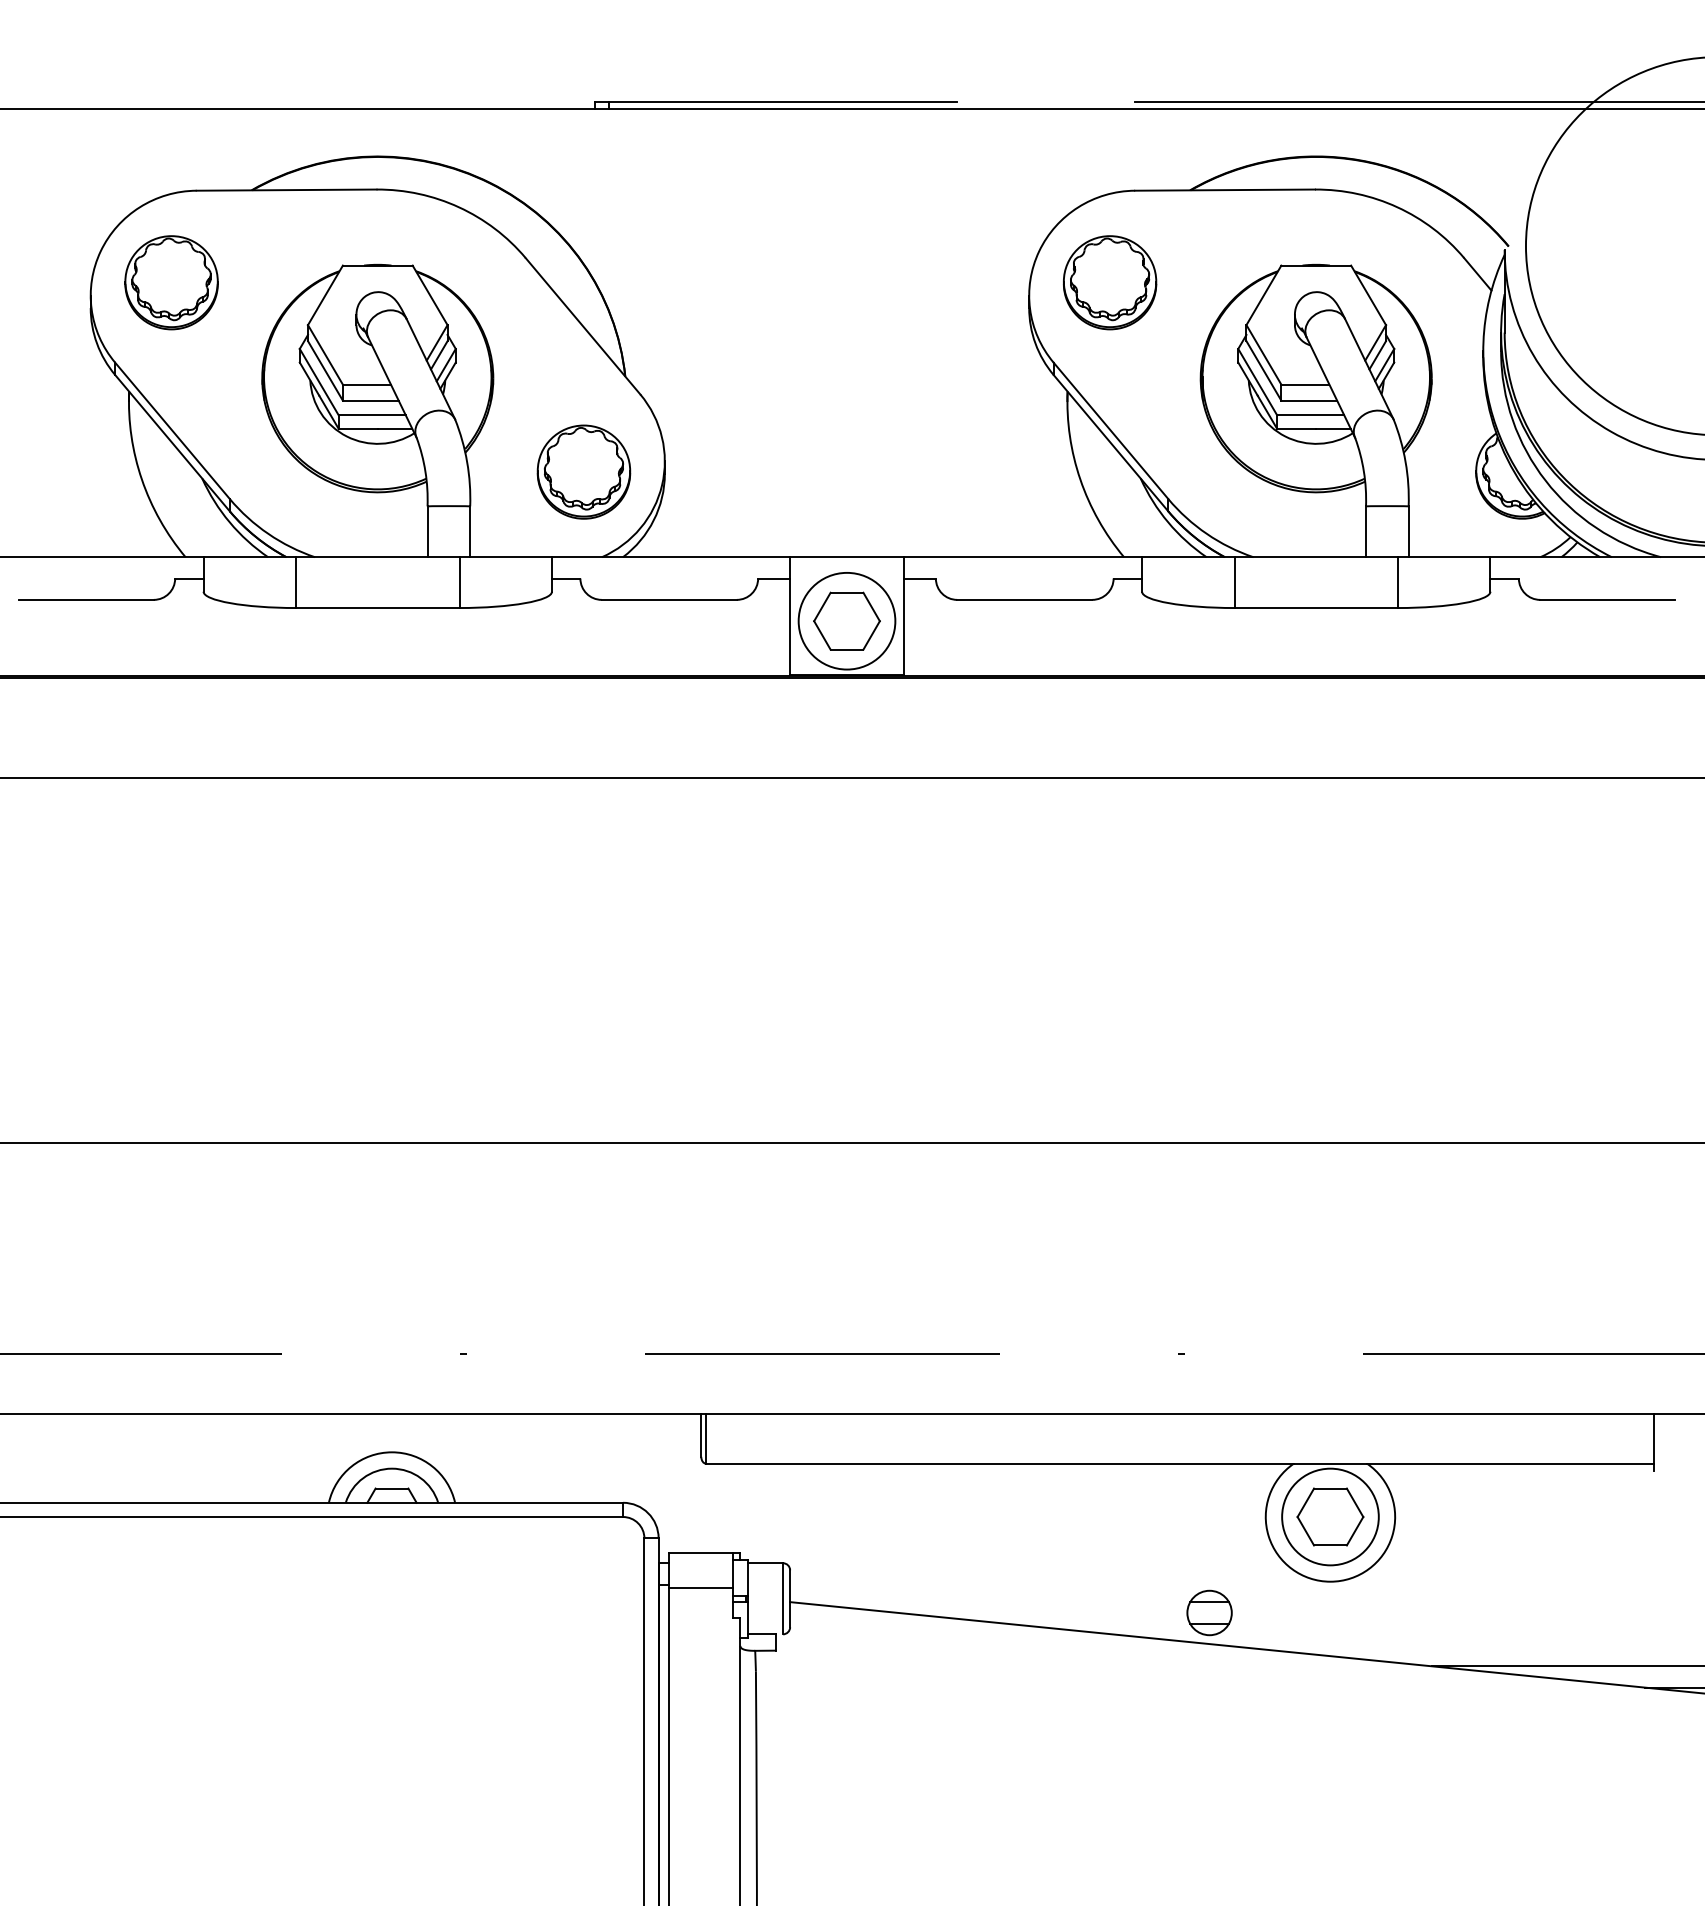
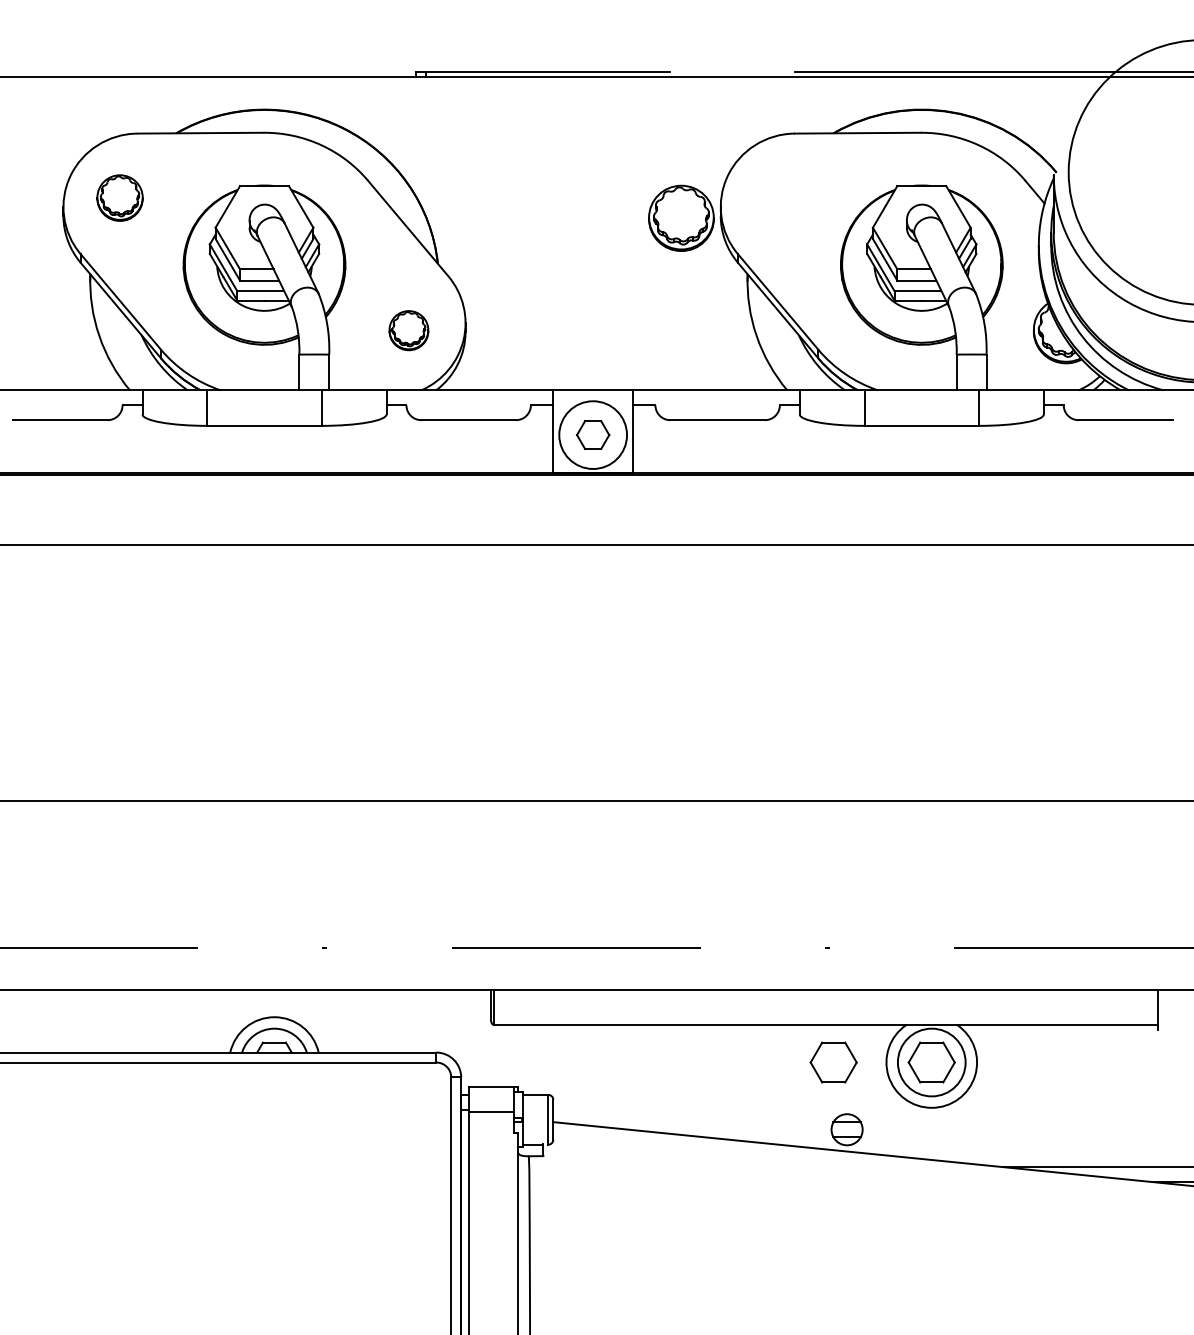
part: (171, 282) -> (120, 197), size x0.7
part: (1110, 282) -> (681, 218), moved
part: (583, 471) -> (408, 330), size x0.6
part: (846, 620) -> (592, 434), size x0.7
part: (1190, 1516) -> (833, 1062), added

